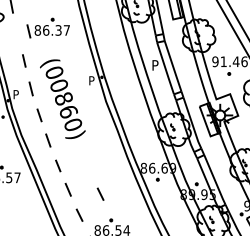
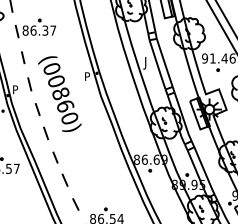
part: (47, 27) -> (34, 27), moved
text: (154, 66) -> (147, 63), P -> J
line: (100, 193) -> (95, 183), removed

